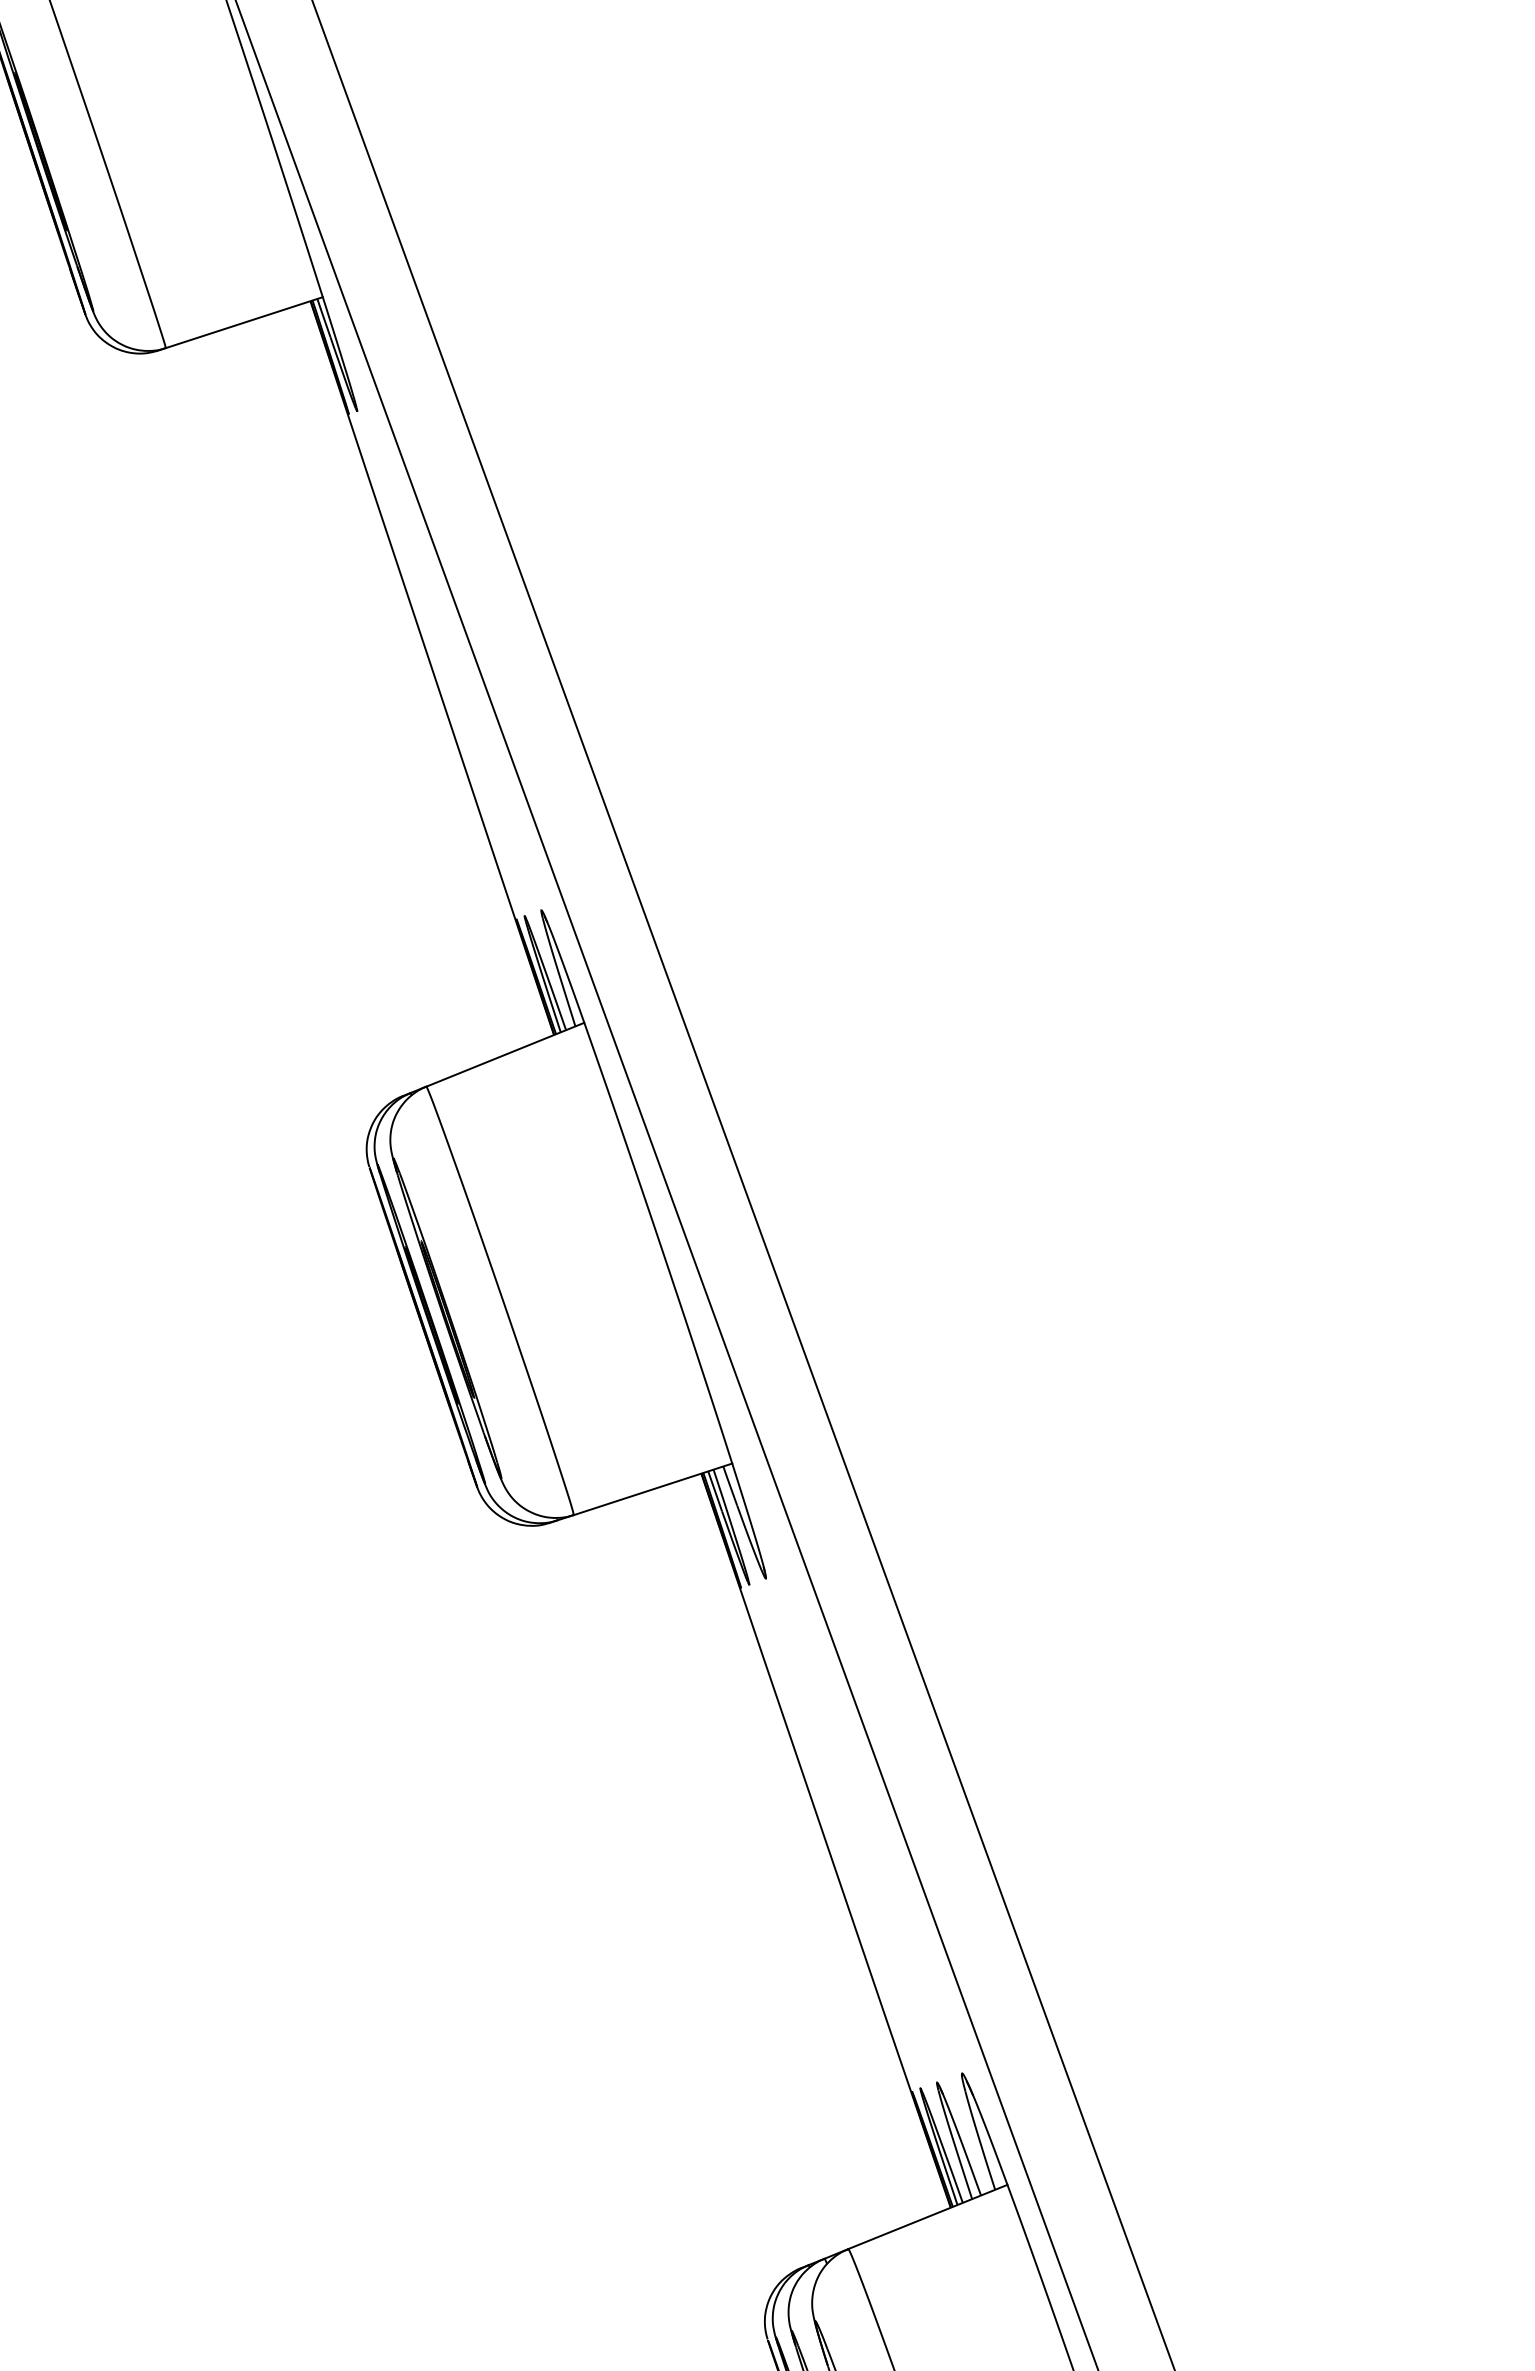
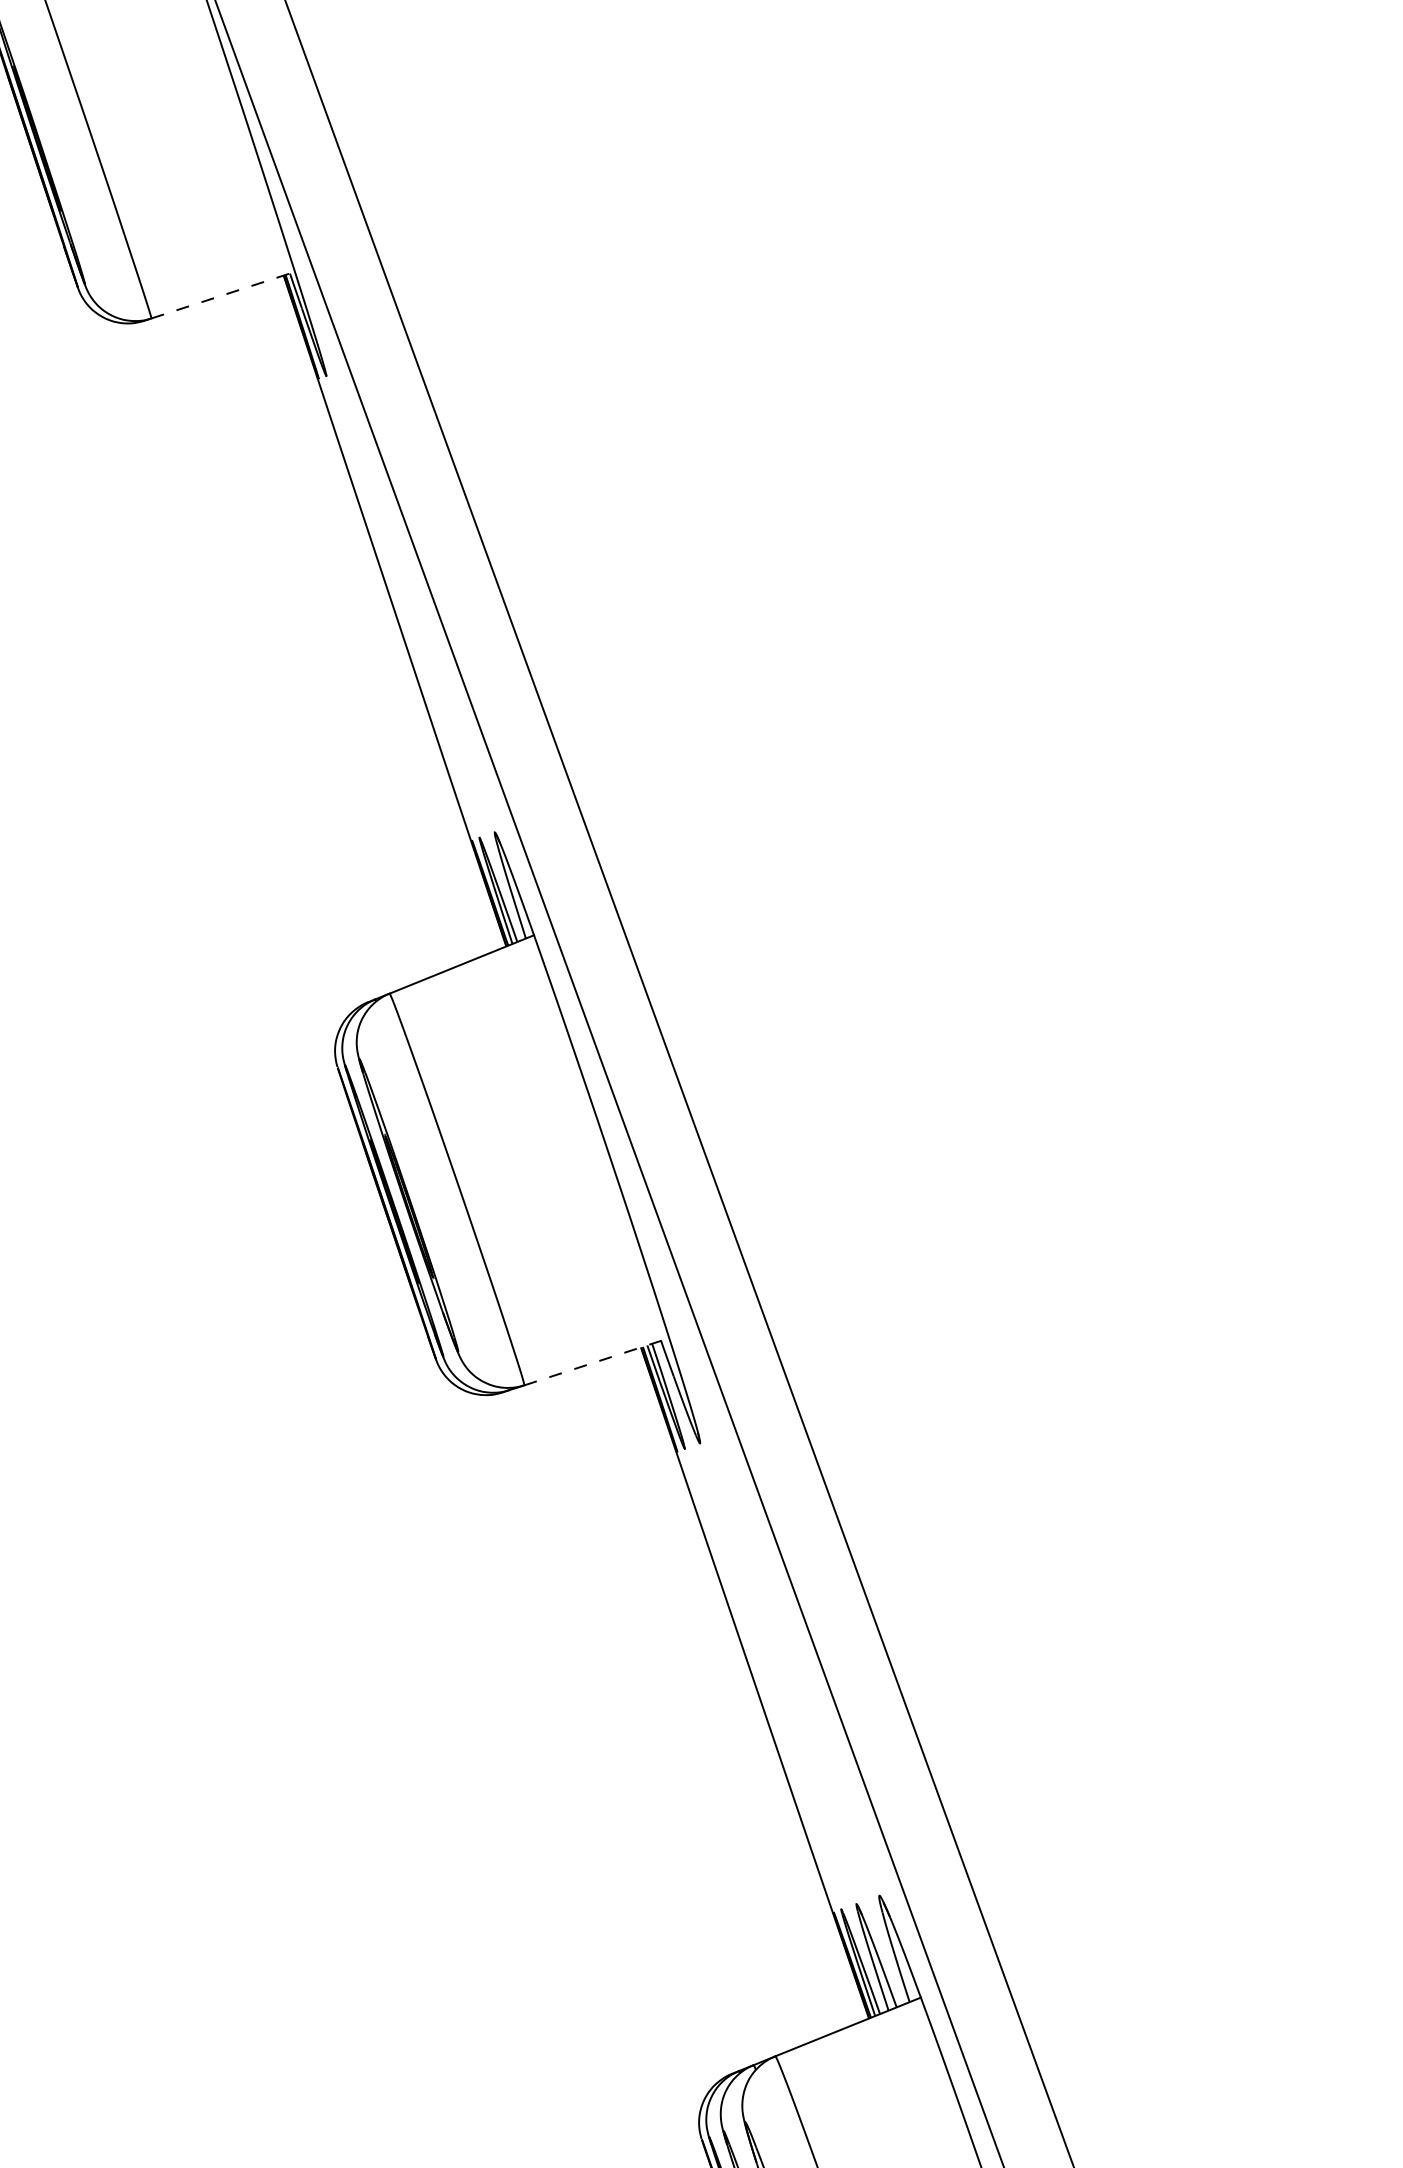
line: (244, 322) -> (223, 295), solid -> dashed
line: (653, 1489) -> (597, 1361), solid -> dashed

